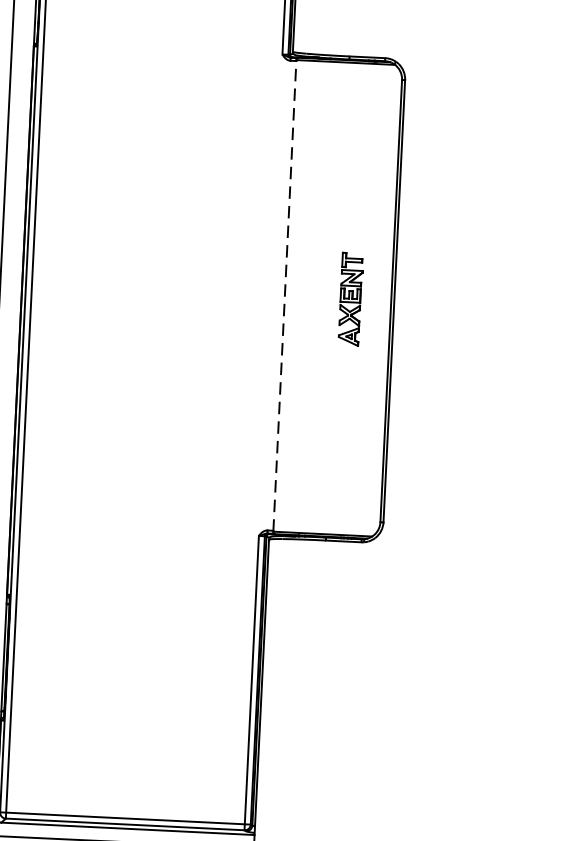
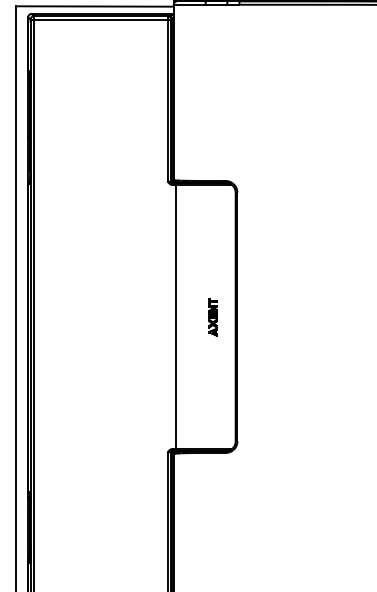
line: (284, 294) -> (175, 316), dashed -> solid
part: (351, 300) -> (213, 317), size x0.71

